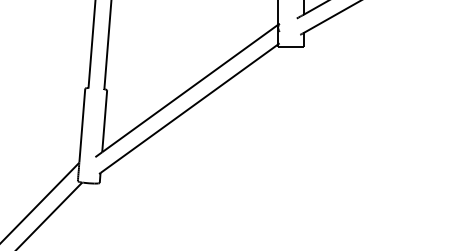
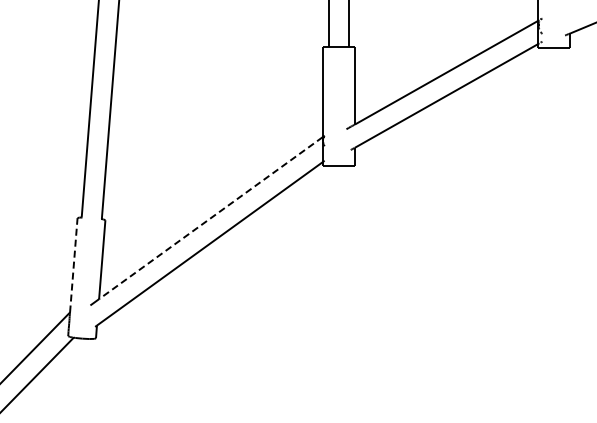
line: (189, 88) -> (210, 218), solid -> dashed
line: (82, 124) -> (73, 264), solid -> dashed

